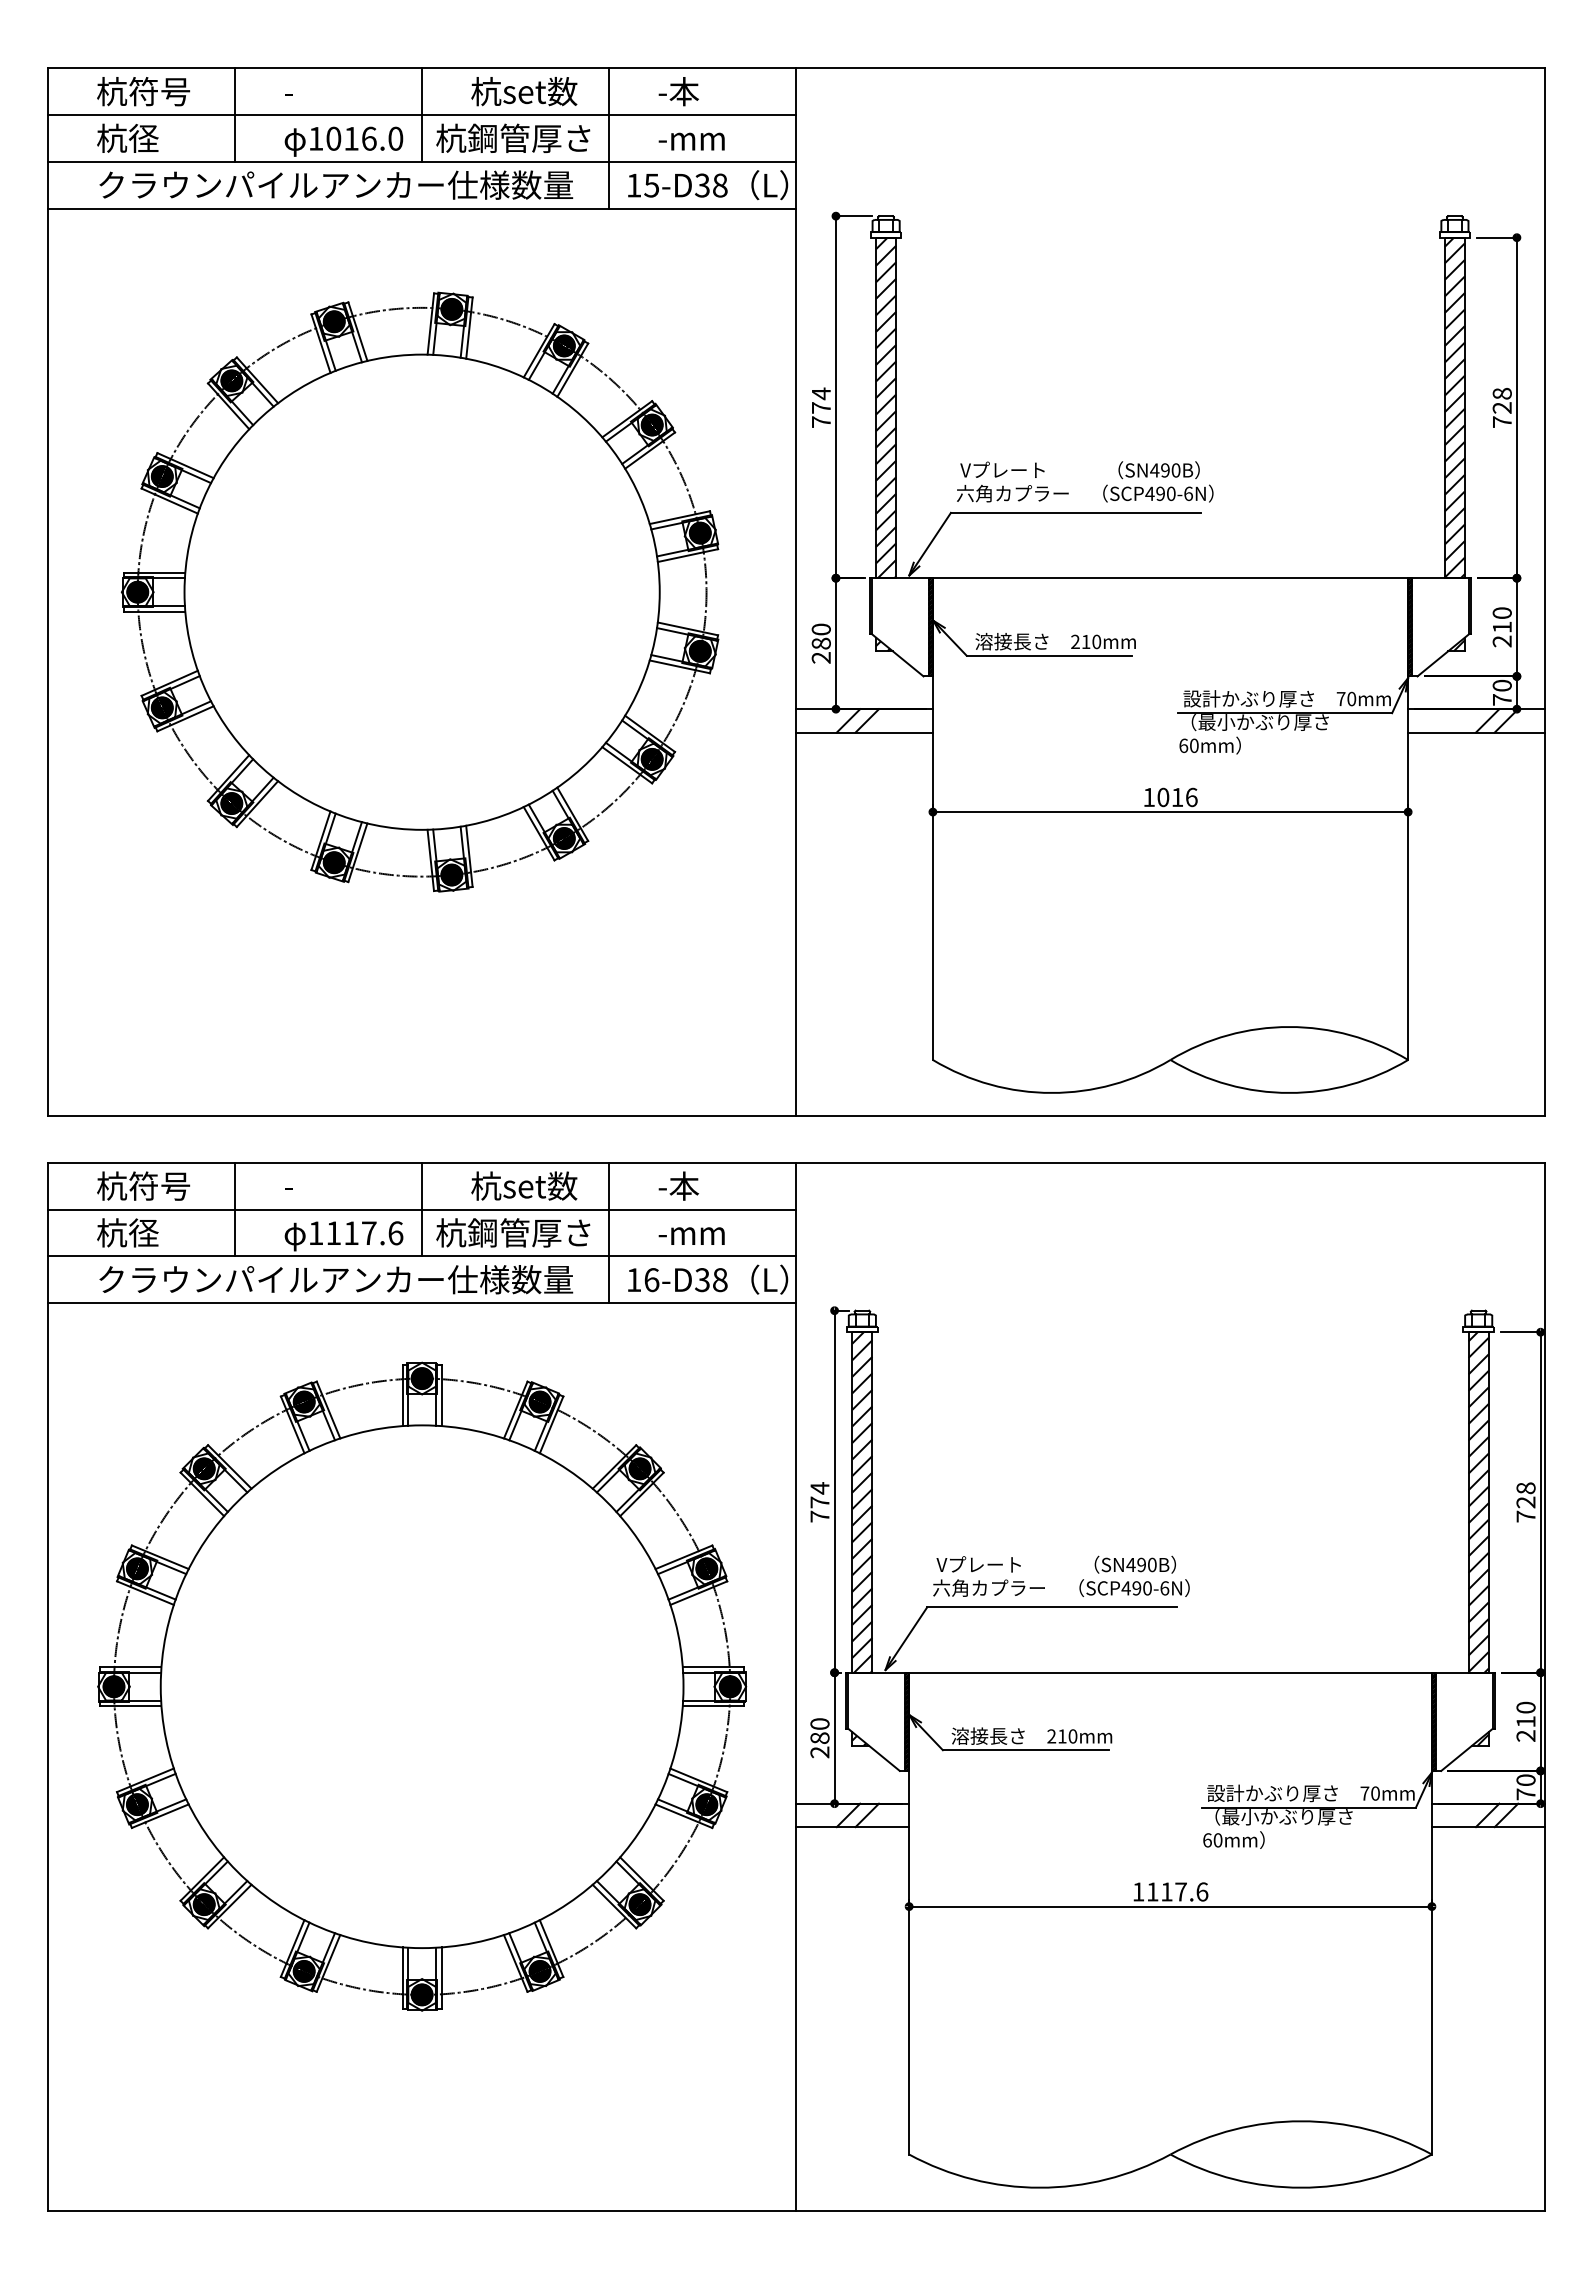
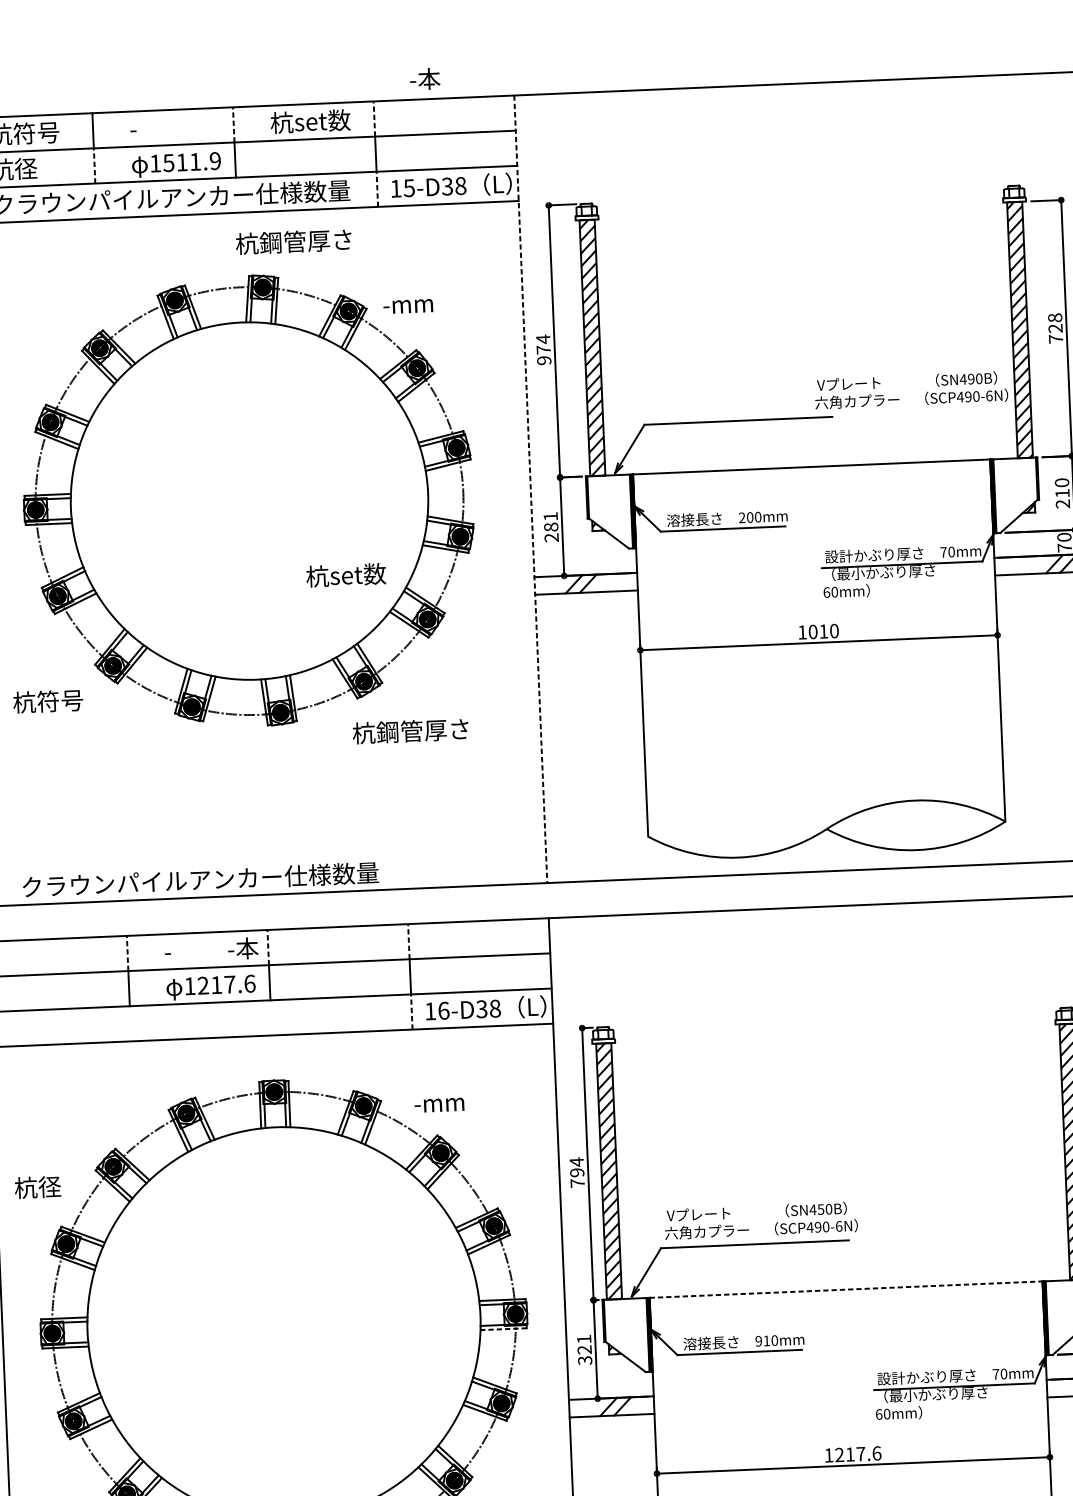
line: (422, 91) -> (234, 124), solid -> dashed
line: (609, 91) -> (374, 118), solid -> dashed
text: (678, 91) -> (424, 79), moved
text: (513, 137) -> (293, 241), moved
line: (235, 138) -> (94, 165), solid -> dashed
text: (364, 138) -> (191, 161), 1016.0 -> 1511.9
text: (691, 141) -> (408, 306), moved
line: (609, 184) -> (377, 188), solid -> dashed
text: (820, 421) -> (543, 360), 774 -> 974
text: (1085, 481) -> (911, 389), moved
line: (796, 592) -> (530, 489), solid -> dashed
text: (820, 629) -> (550, 516), 280 -> 281
text: (1085, 641) -> (749, 517), 210mm -> 200mm
text: (1191, 796) -> (834, 630), 1016 -> 1010
text: (143, 1185) -> (48, 700), moved
line: (235, 1185) -> (127, 952), solid -> dashed
line: (422, 1185) -> (268, 947), solid -> dashed
text: (524, 1185) -> (346, 574), moved
line: (609, 1185) -> (409, 941), solid -> dashed
text: (678, 1185) -> (242, 948), moved
text: (127, 1232) -> (37, 1187), moved
text: (333, 1232) -> (203, 985), 1117.6 -> 1217.6
text: (513, 1232) -> (410, 730), moved
text: (691, 1235) -> (439, 1104), moved
text: (336, 1279) -> (200, 879), moved
line: (609, 1279) -> (412, 1011), solid -> dashed
text: (819, 1502) -> (576, 1172), 774 -> 794
text: (1141, 1564) -> (820, 1209), SN490B -> SN450B
line: (1171, 1672) -> (846, 1289), solid -> dashed
line: (713, 1706) -> (503, 1329), solid -> dashed
text: (1051, 1736) -> (758, 1341), 210mm -> 910mm
text: (819, 1738) -> (584, 1350), 280 -> 321
text: (1152, 1891) -> (839, 1454), 1117.6 -> 1217.6

